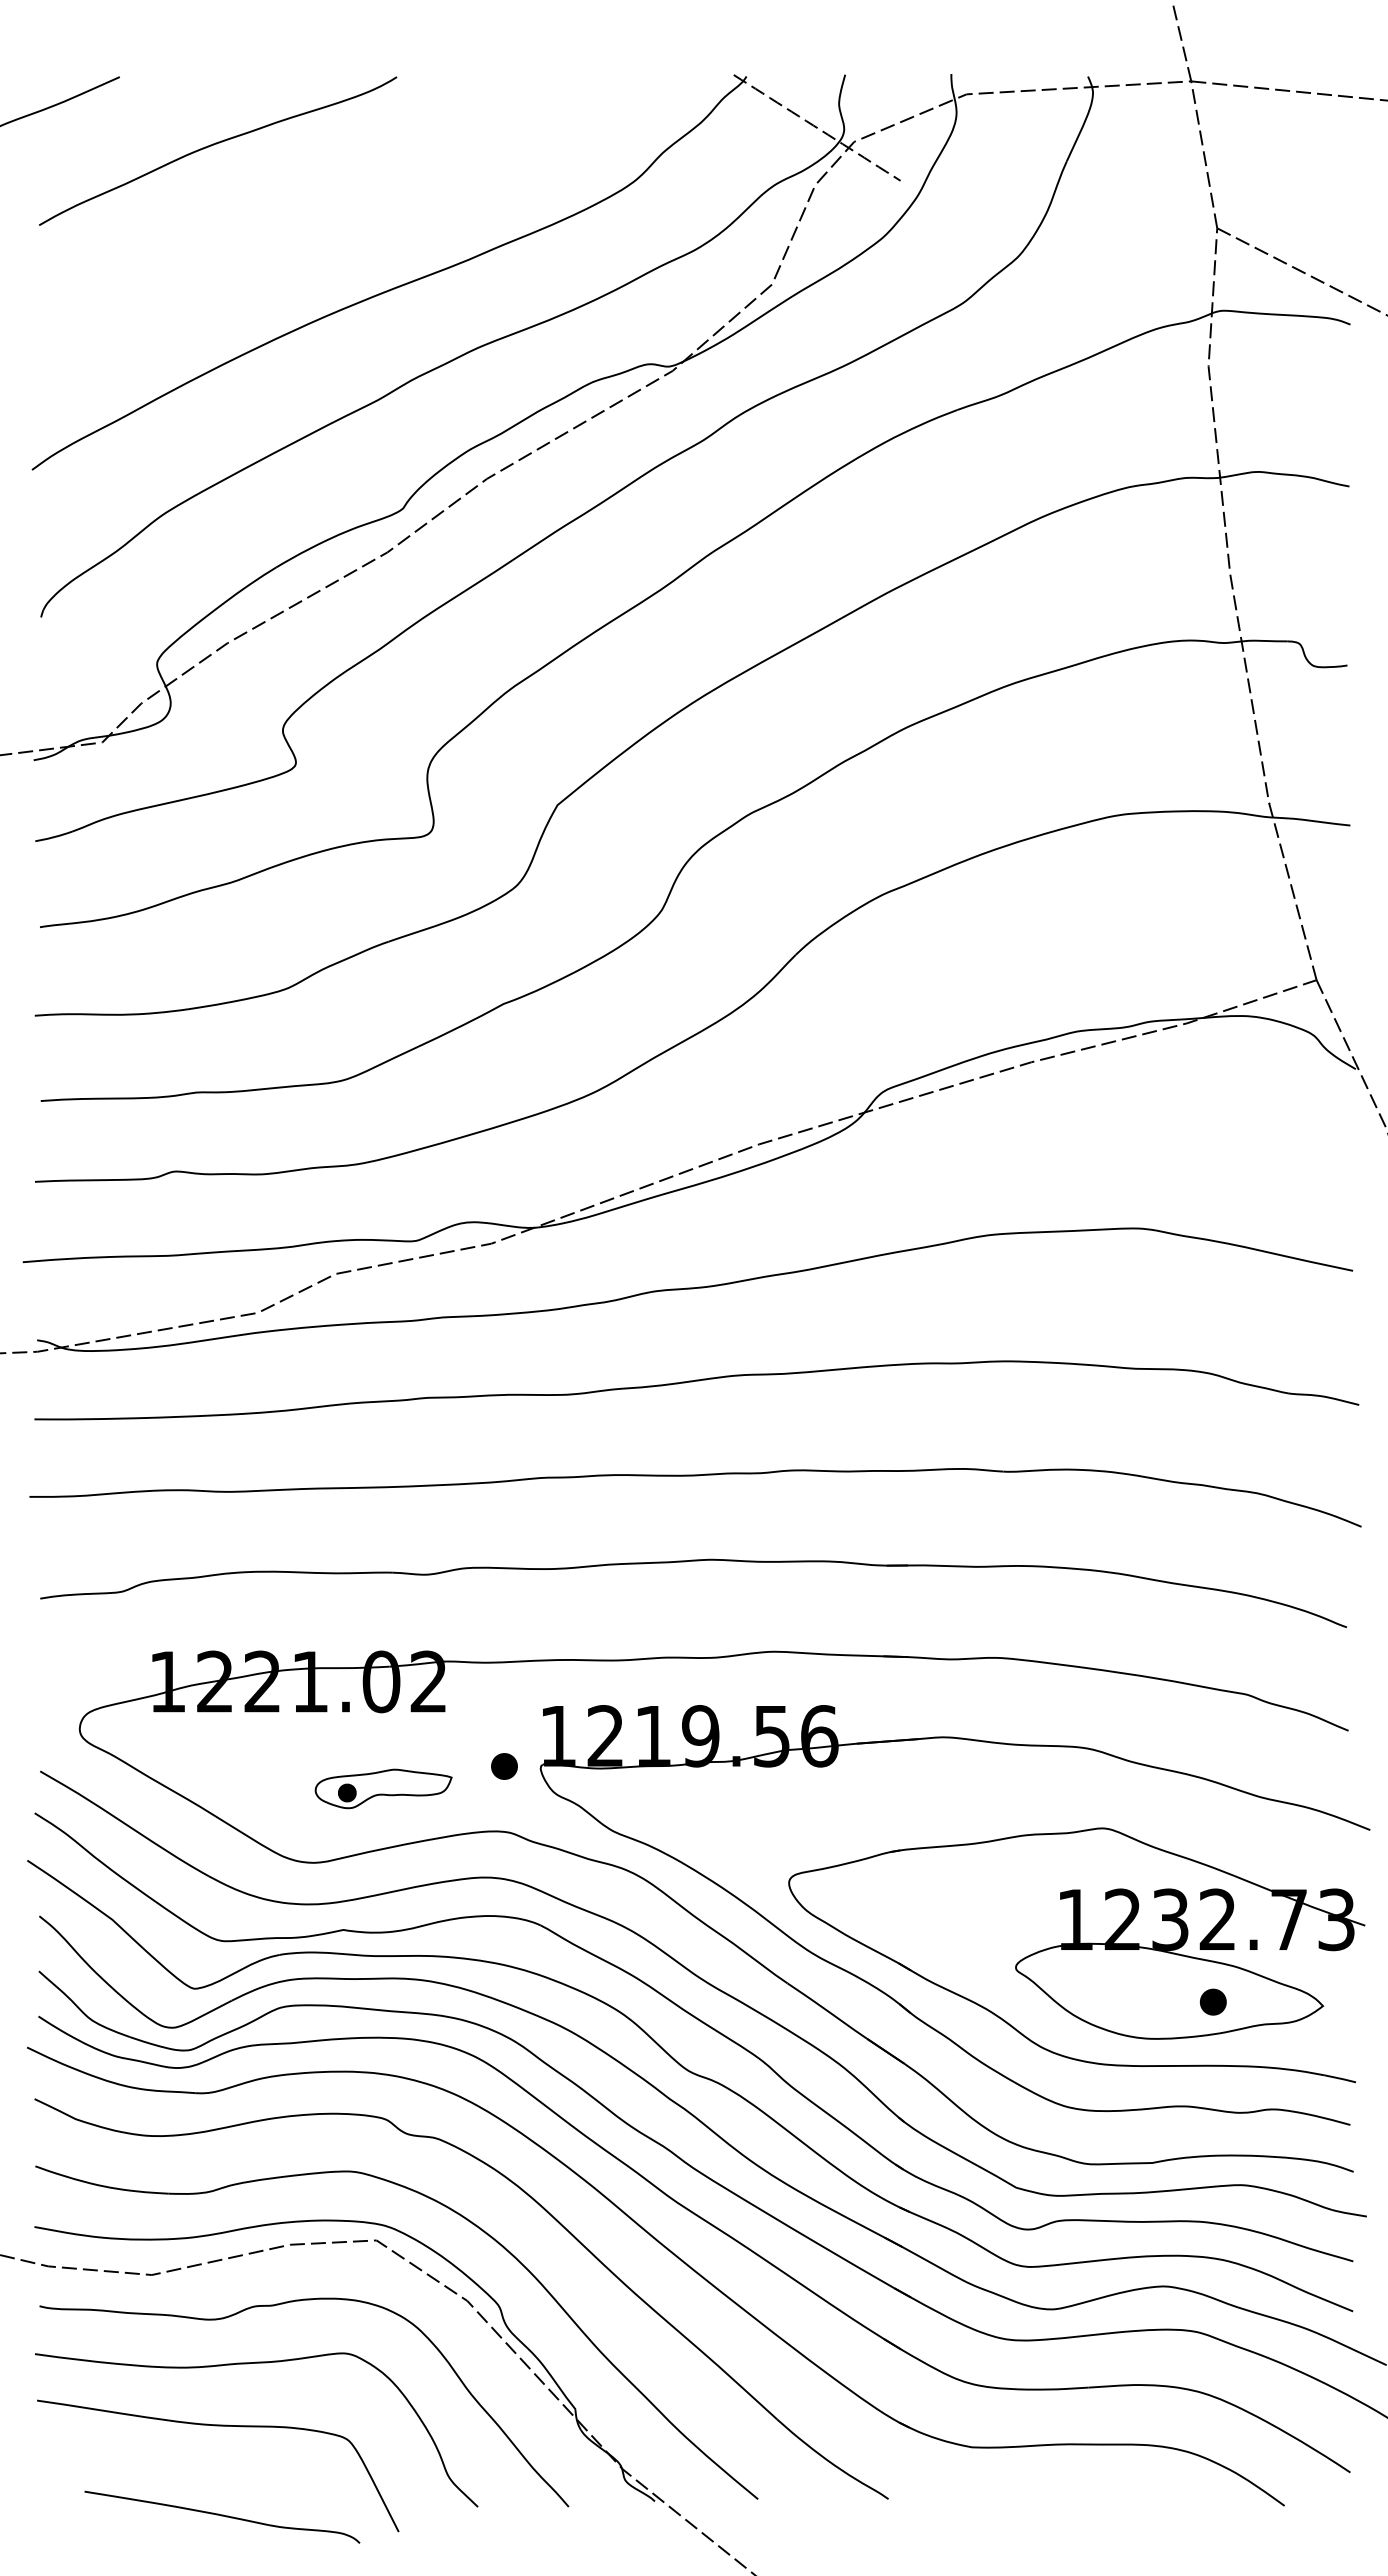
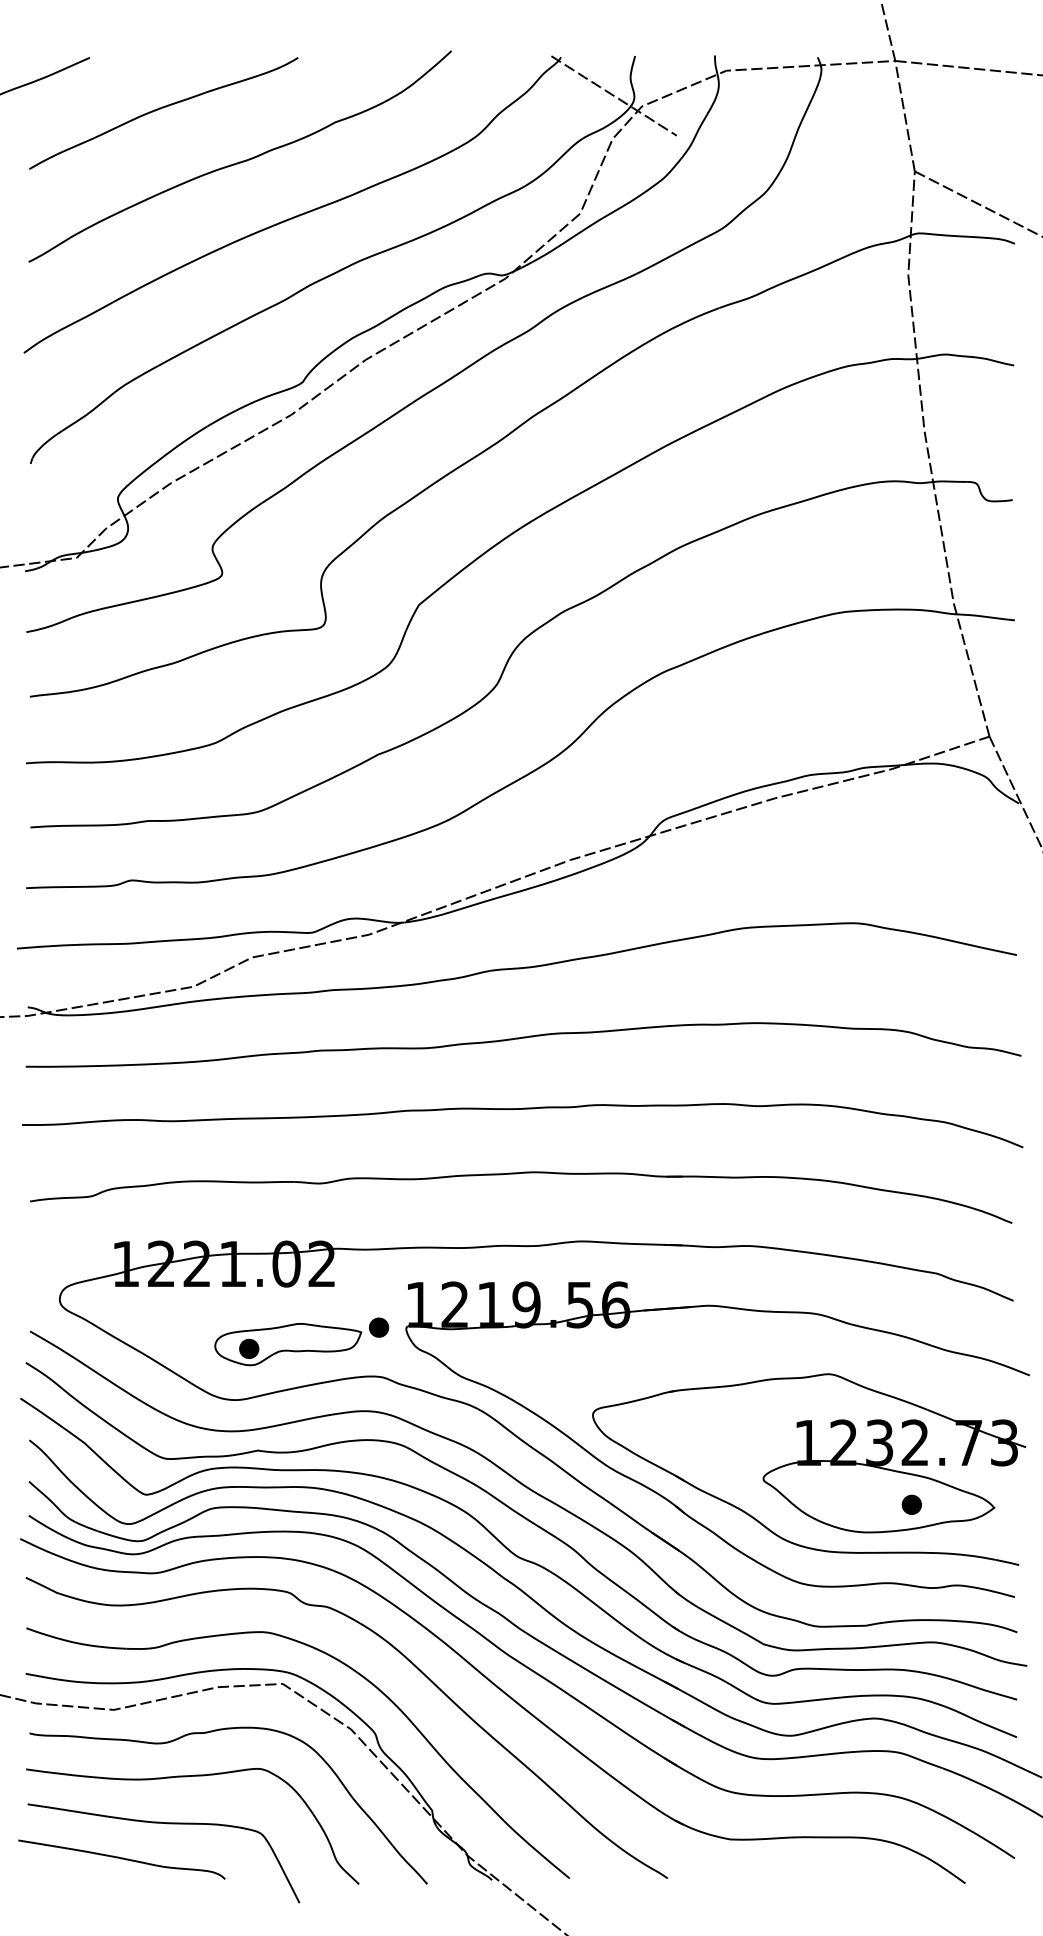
curve: (322, 214) -> (242, 161), added
part: (383, 1788) -> (288, 1344), size x1.43
part: (222, 2516) -> (121, 1859), moved

